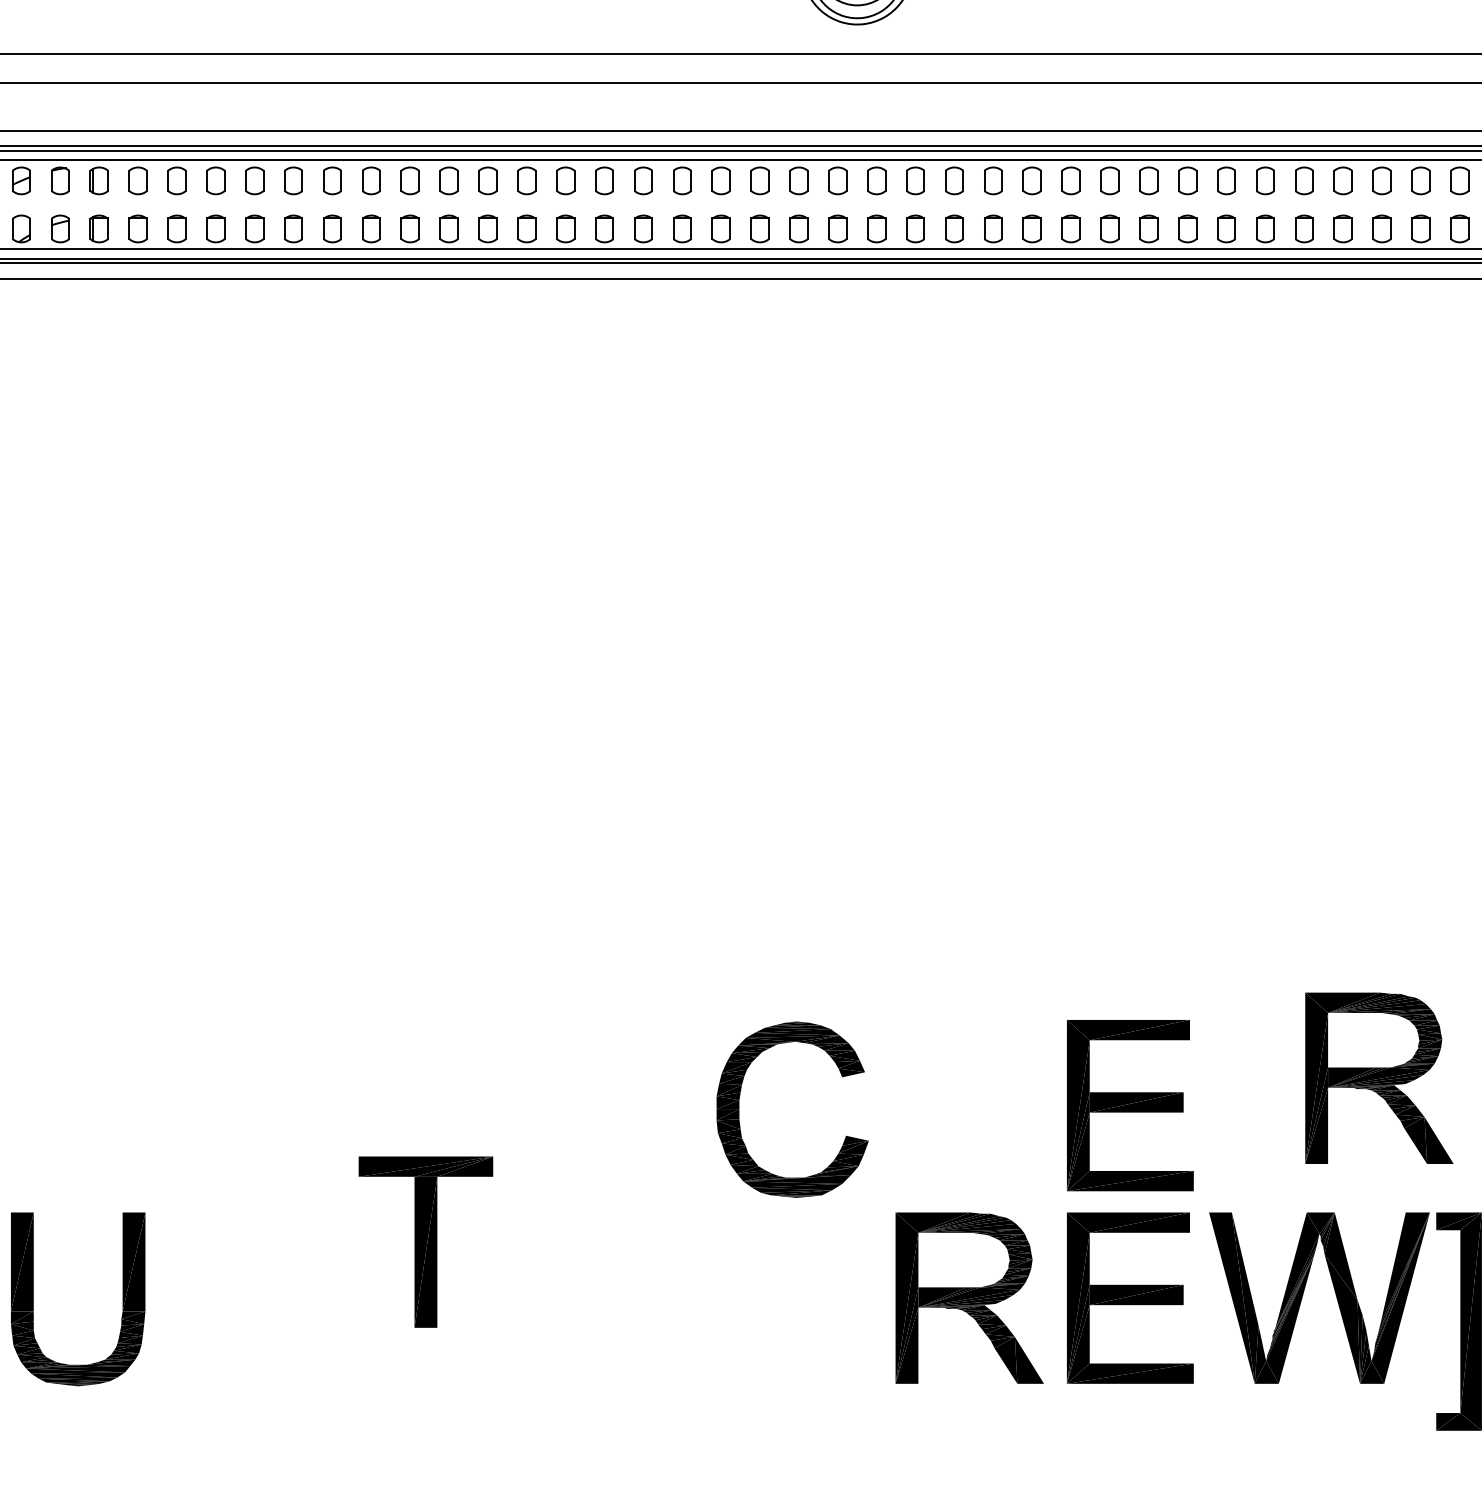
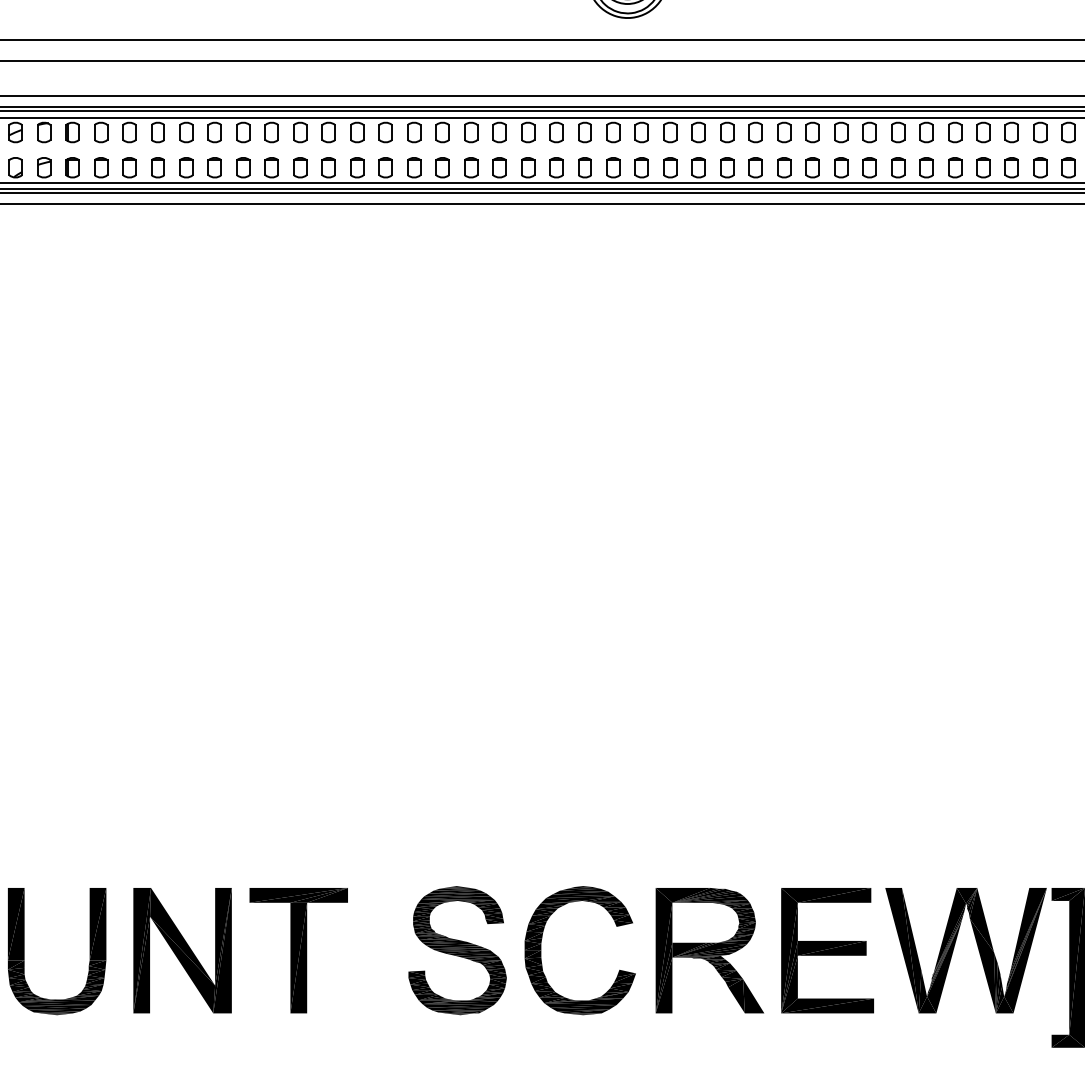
part: (1378, 1078) -> (1009, 789), removed
part: (1130, 1105) -> (827, 809), removed
part: (739, 1109) -> (541, 950), moved
part: (425, 1241) -> (298, 950), moved
part: (249, 1297) -> (182, 950), added
part: (624, 1297) -> (457, 950), added

